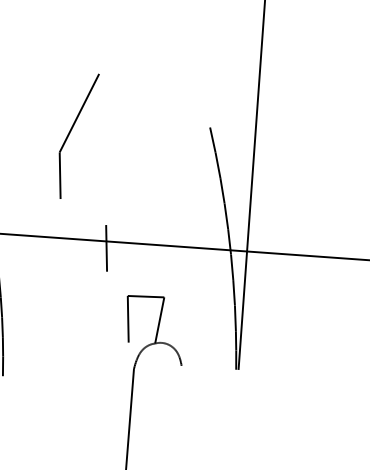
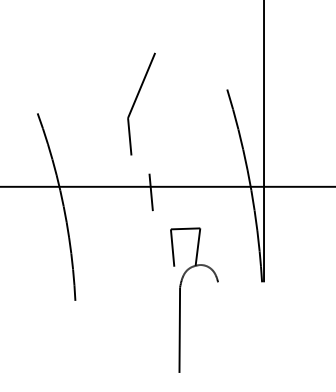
part: (77, 135) -> (141, 103), moved

